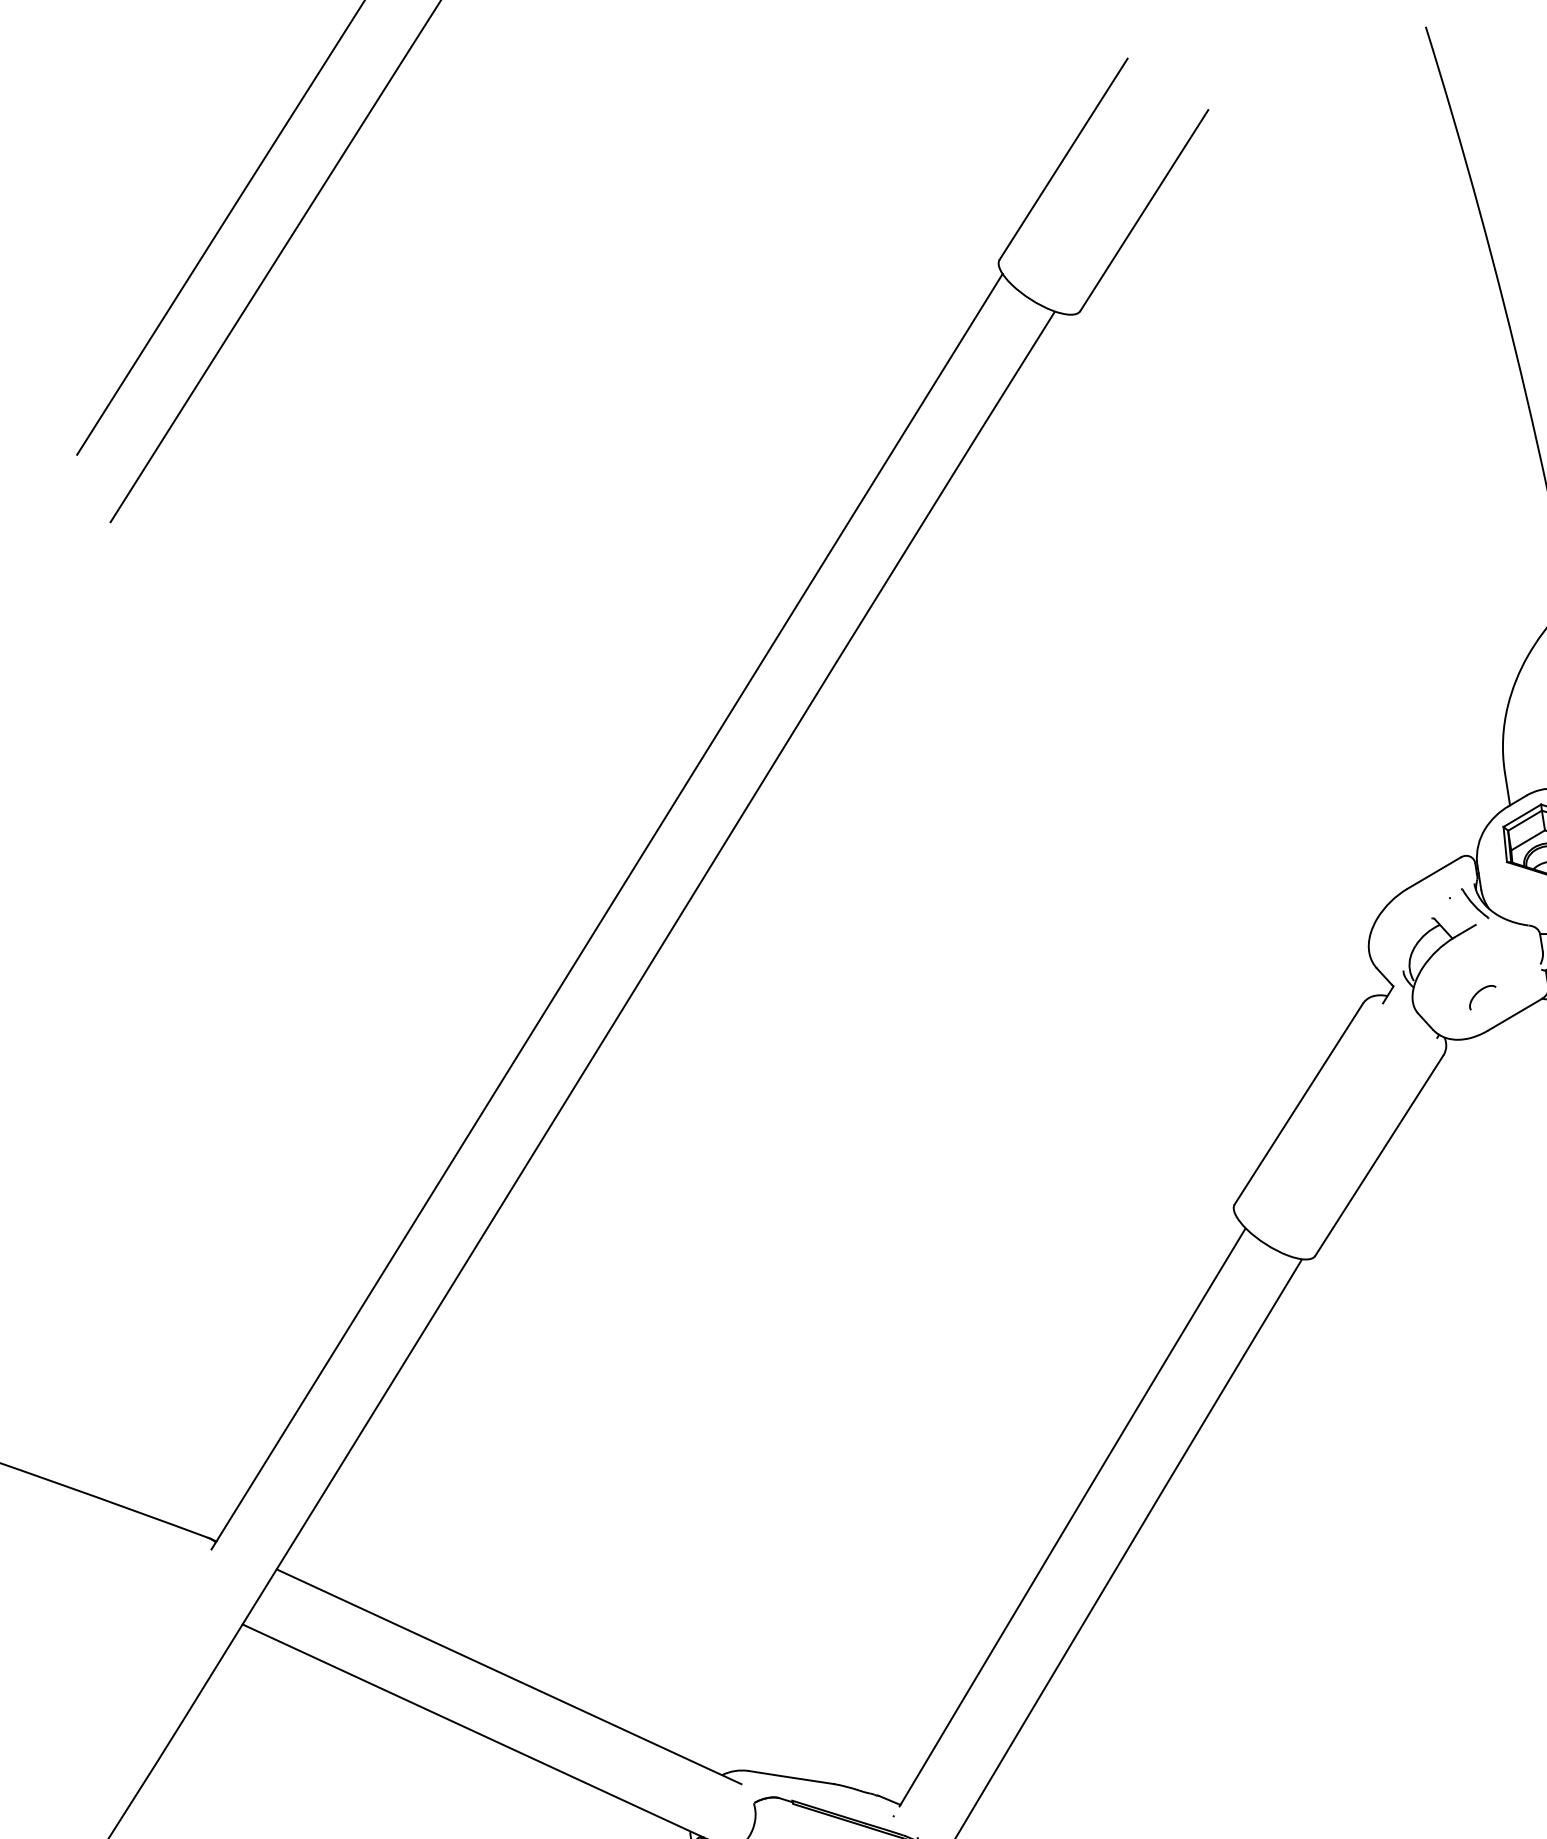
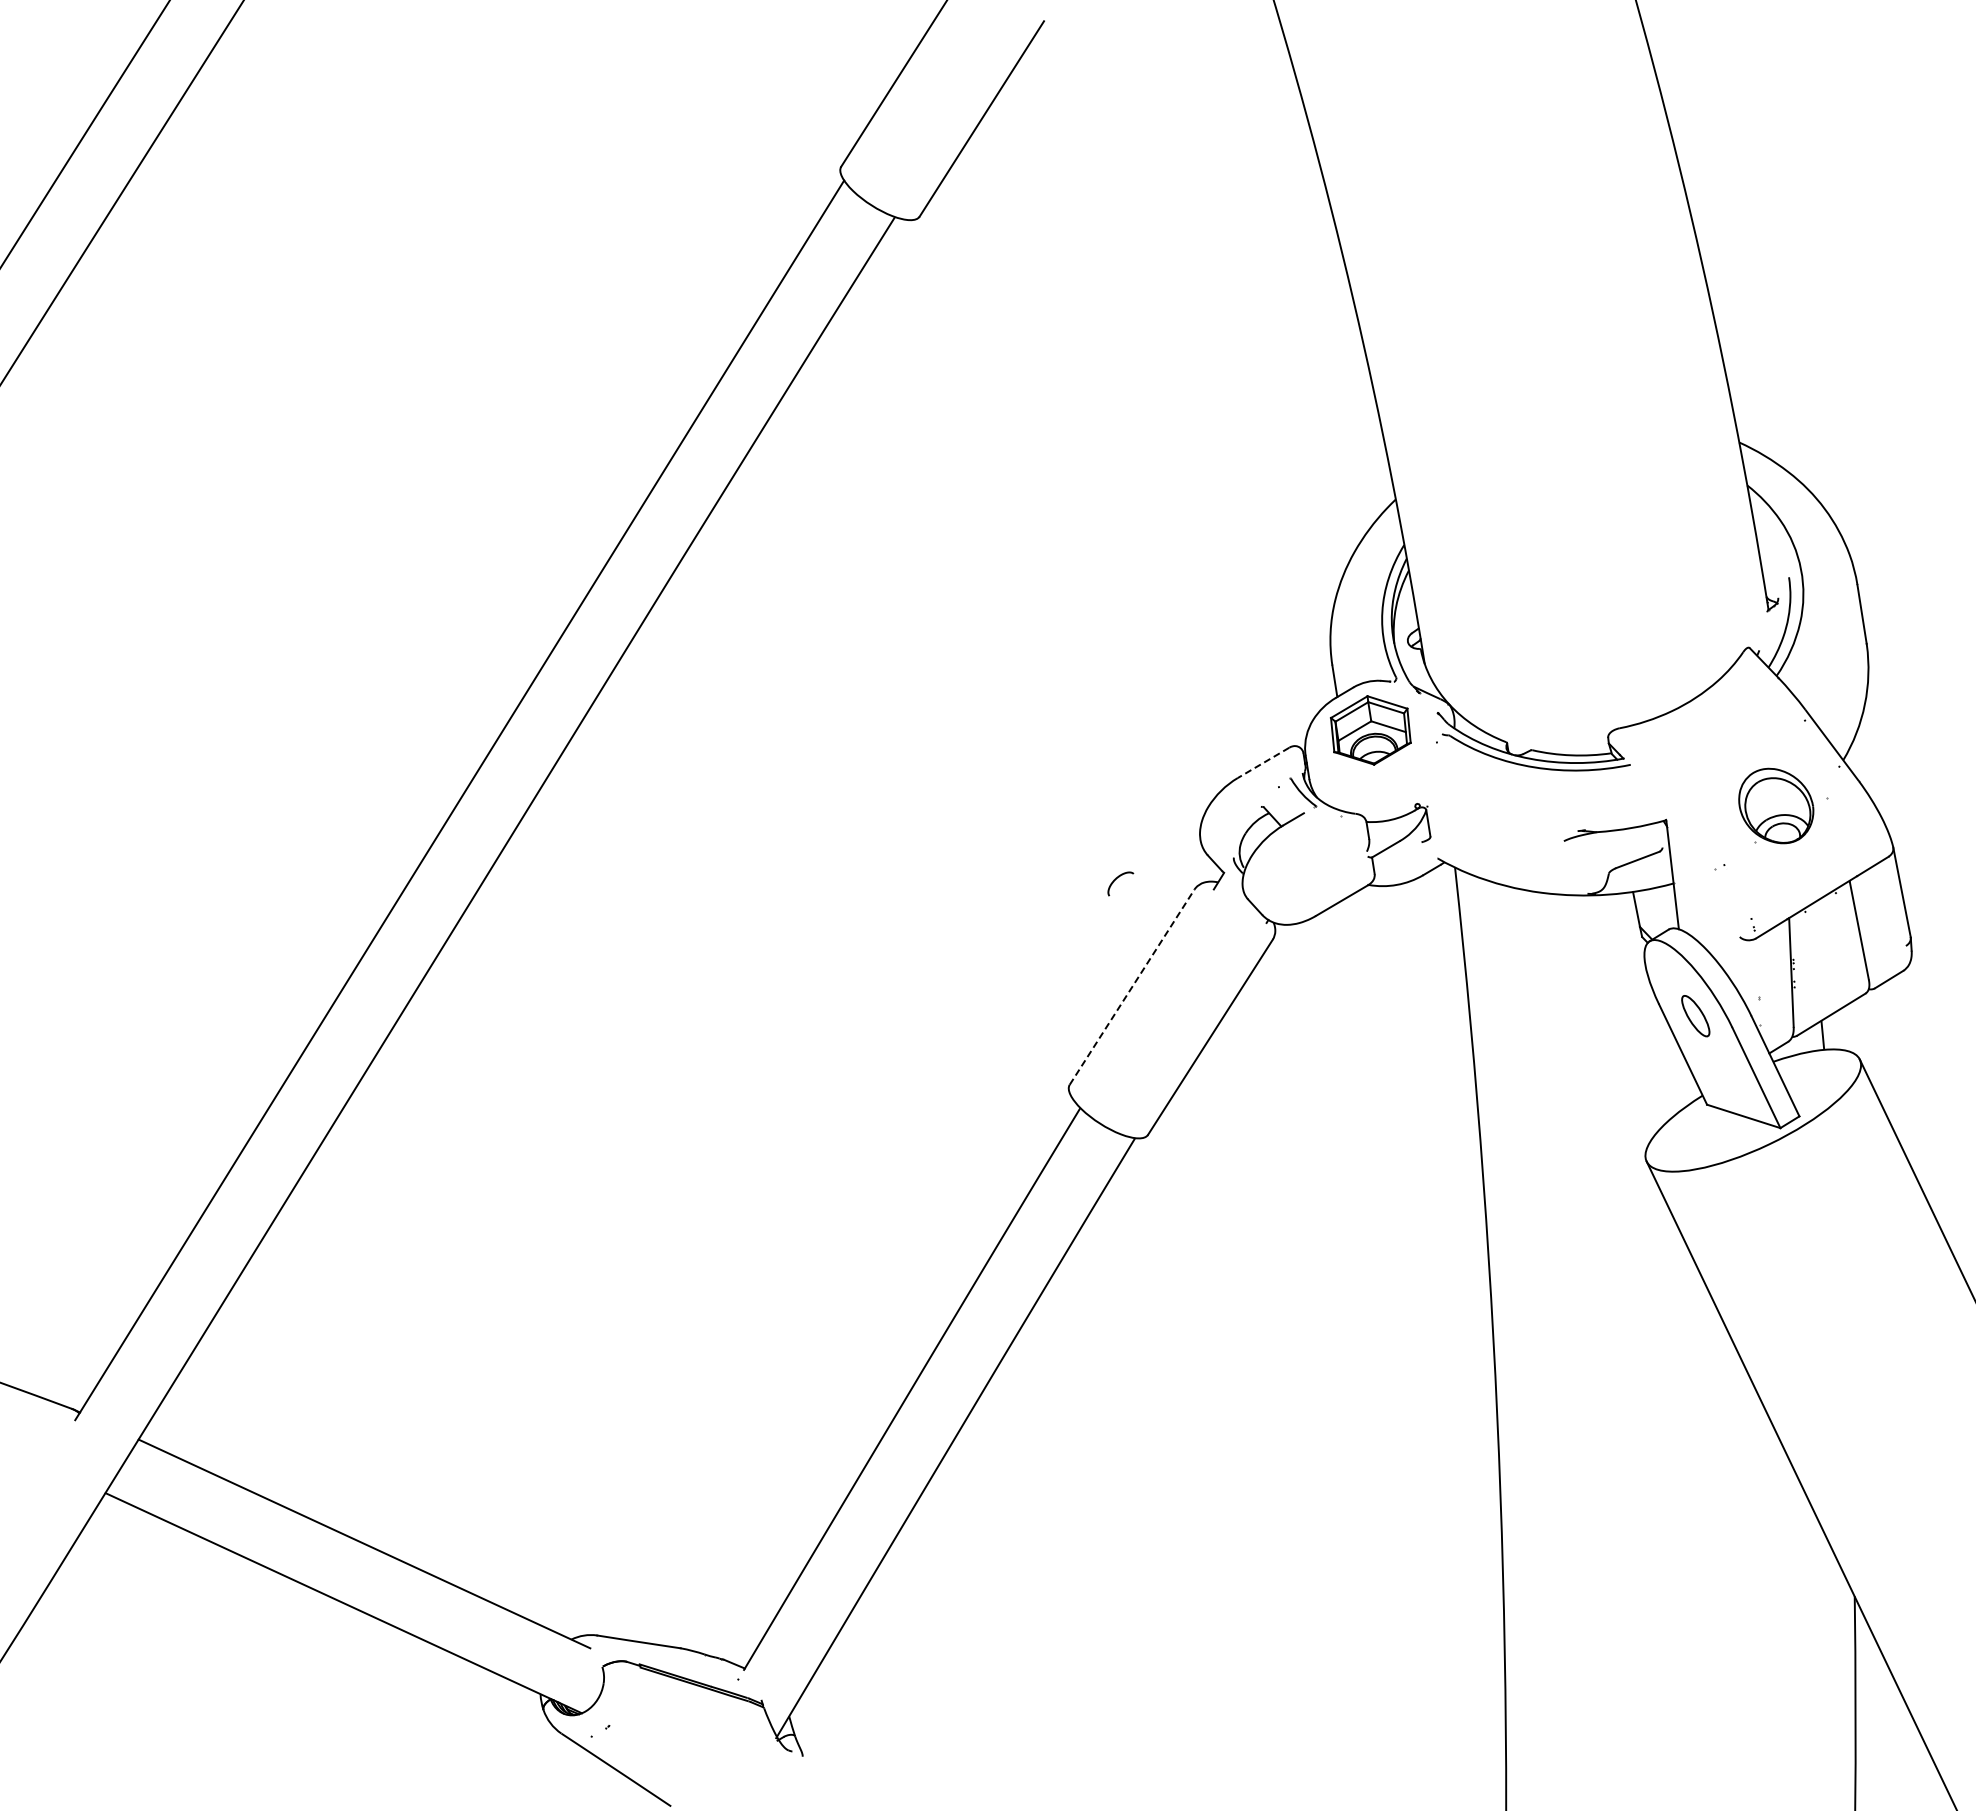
line: (1434, 872) -> (1263, 762), solid -> dashed
curve: (1478, 993) -> (1116, 879), moved
line: (1299, 1104) -> (1132, 987), solid -> dashed

